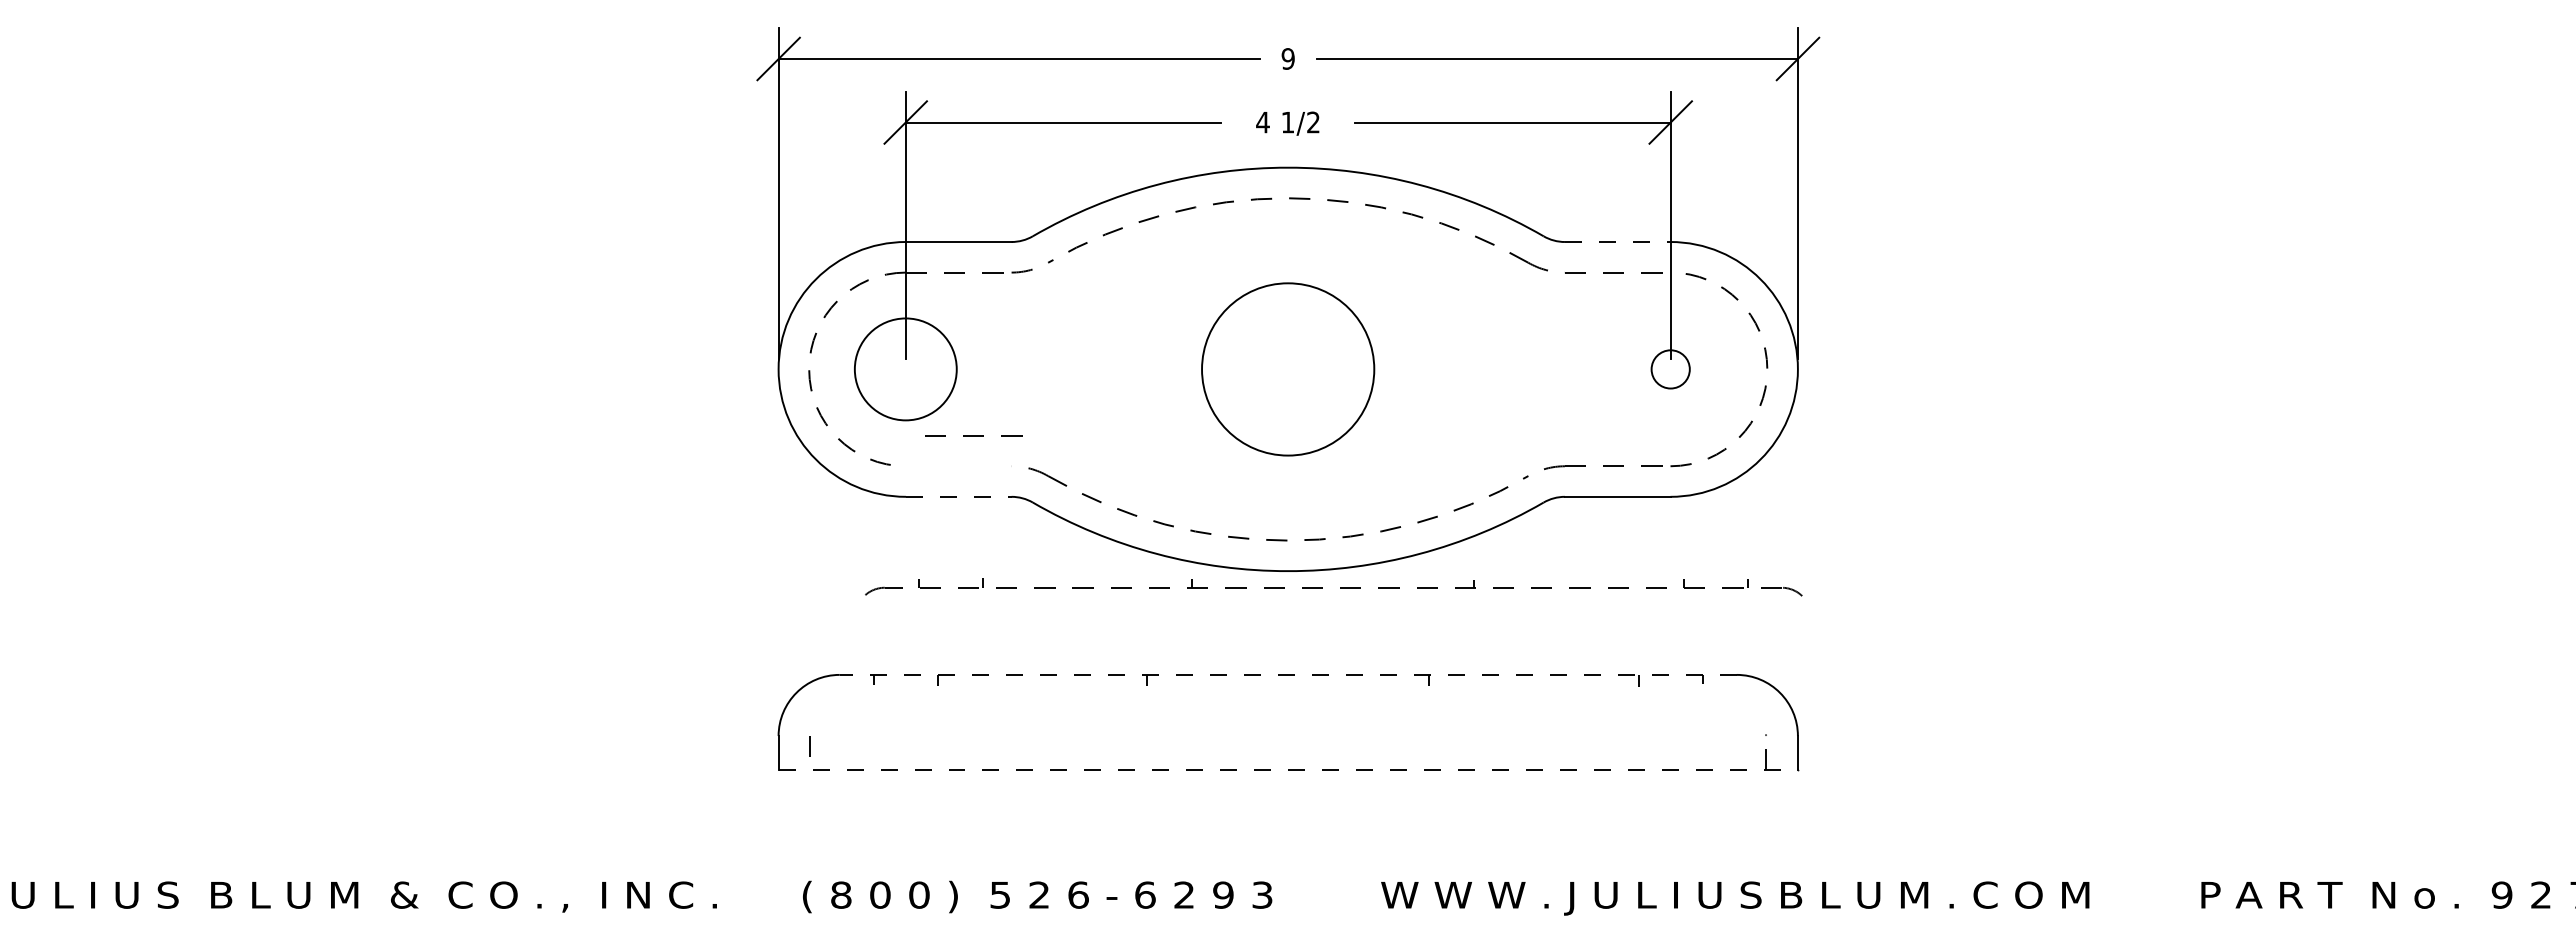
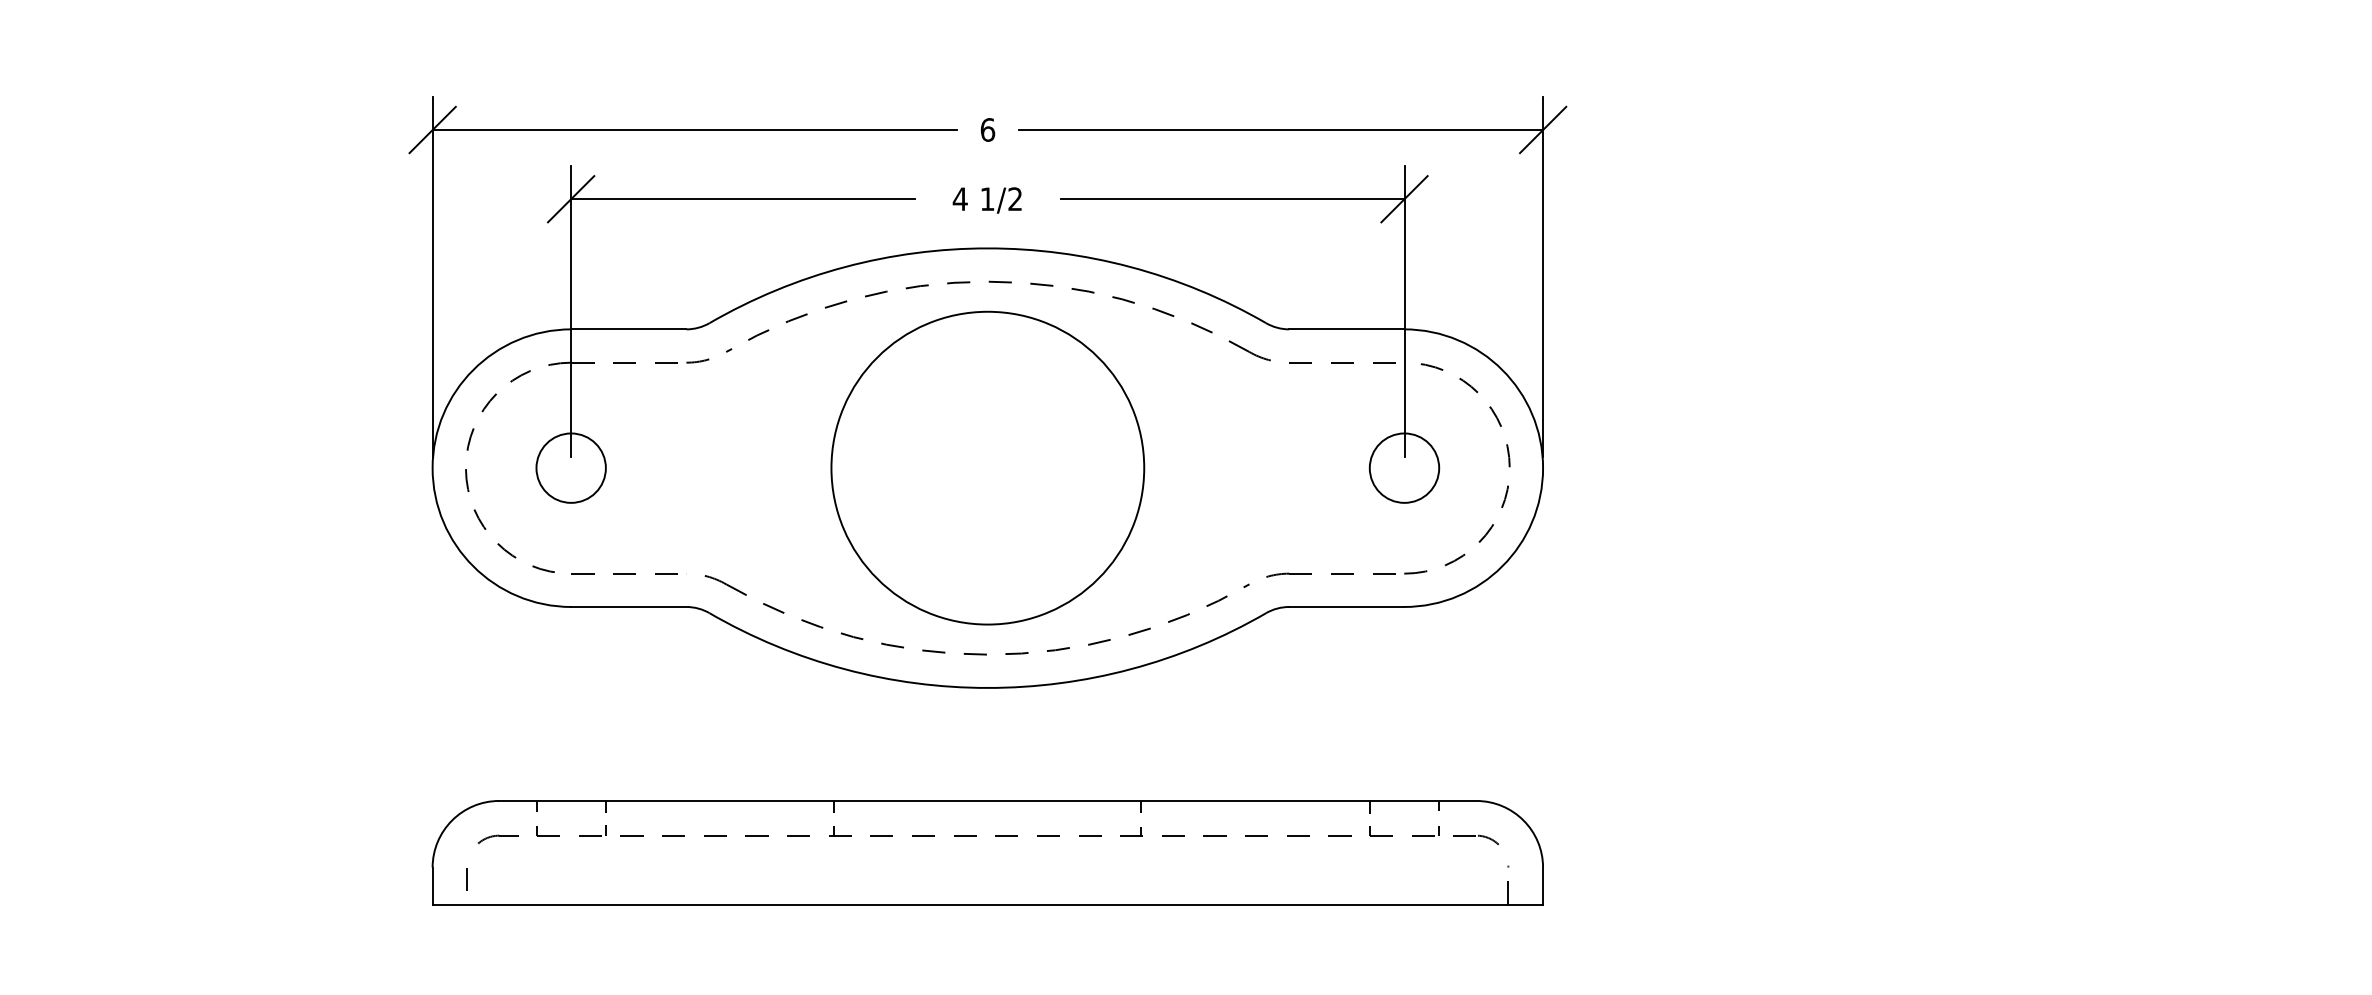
text: (1287, 58) -> (987, 129), 9 -> 6
line: (1617, 242) -> (1346, 329), dashed -> solid
circle: (905, 369) -> (570, 468), size x0.62
circle: (1287, 369) -> (987, 468), size x1.67
circle: (1670, 369) -> (1404, 468), size x1.67
line: (973, 435) -> (624, 572), moved
line: (958, 496) -> (628, 606), dashed -> solid
part: (1340, 587) -> (995, 835), moved
line: (1288, 674) -> (988, 800), dashed -> solid
line: (1288, 770) -> (988, 905), dashed -> solid

